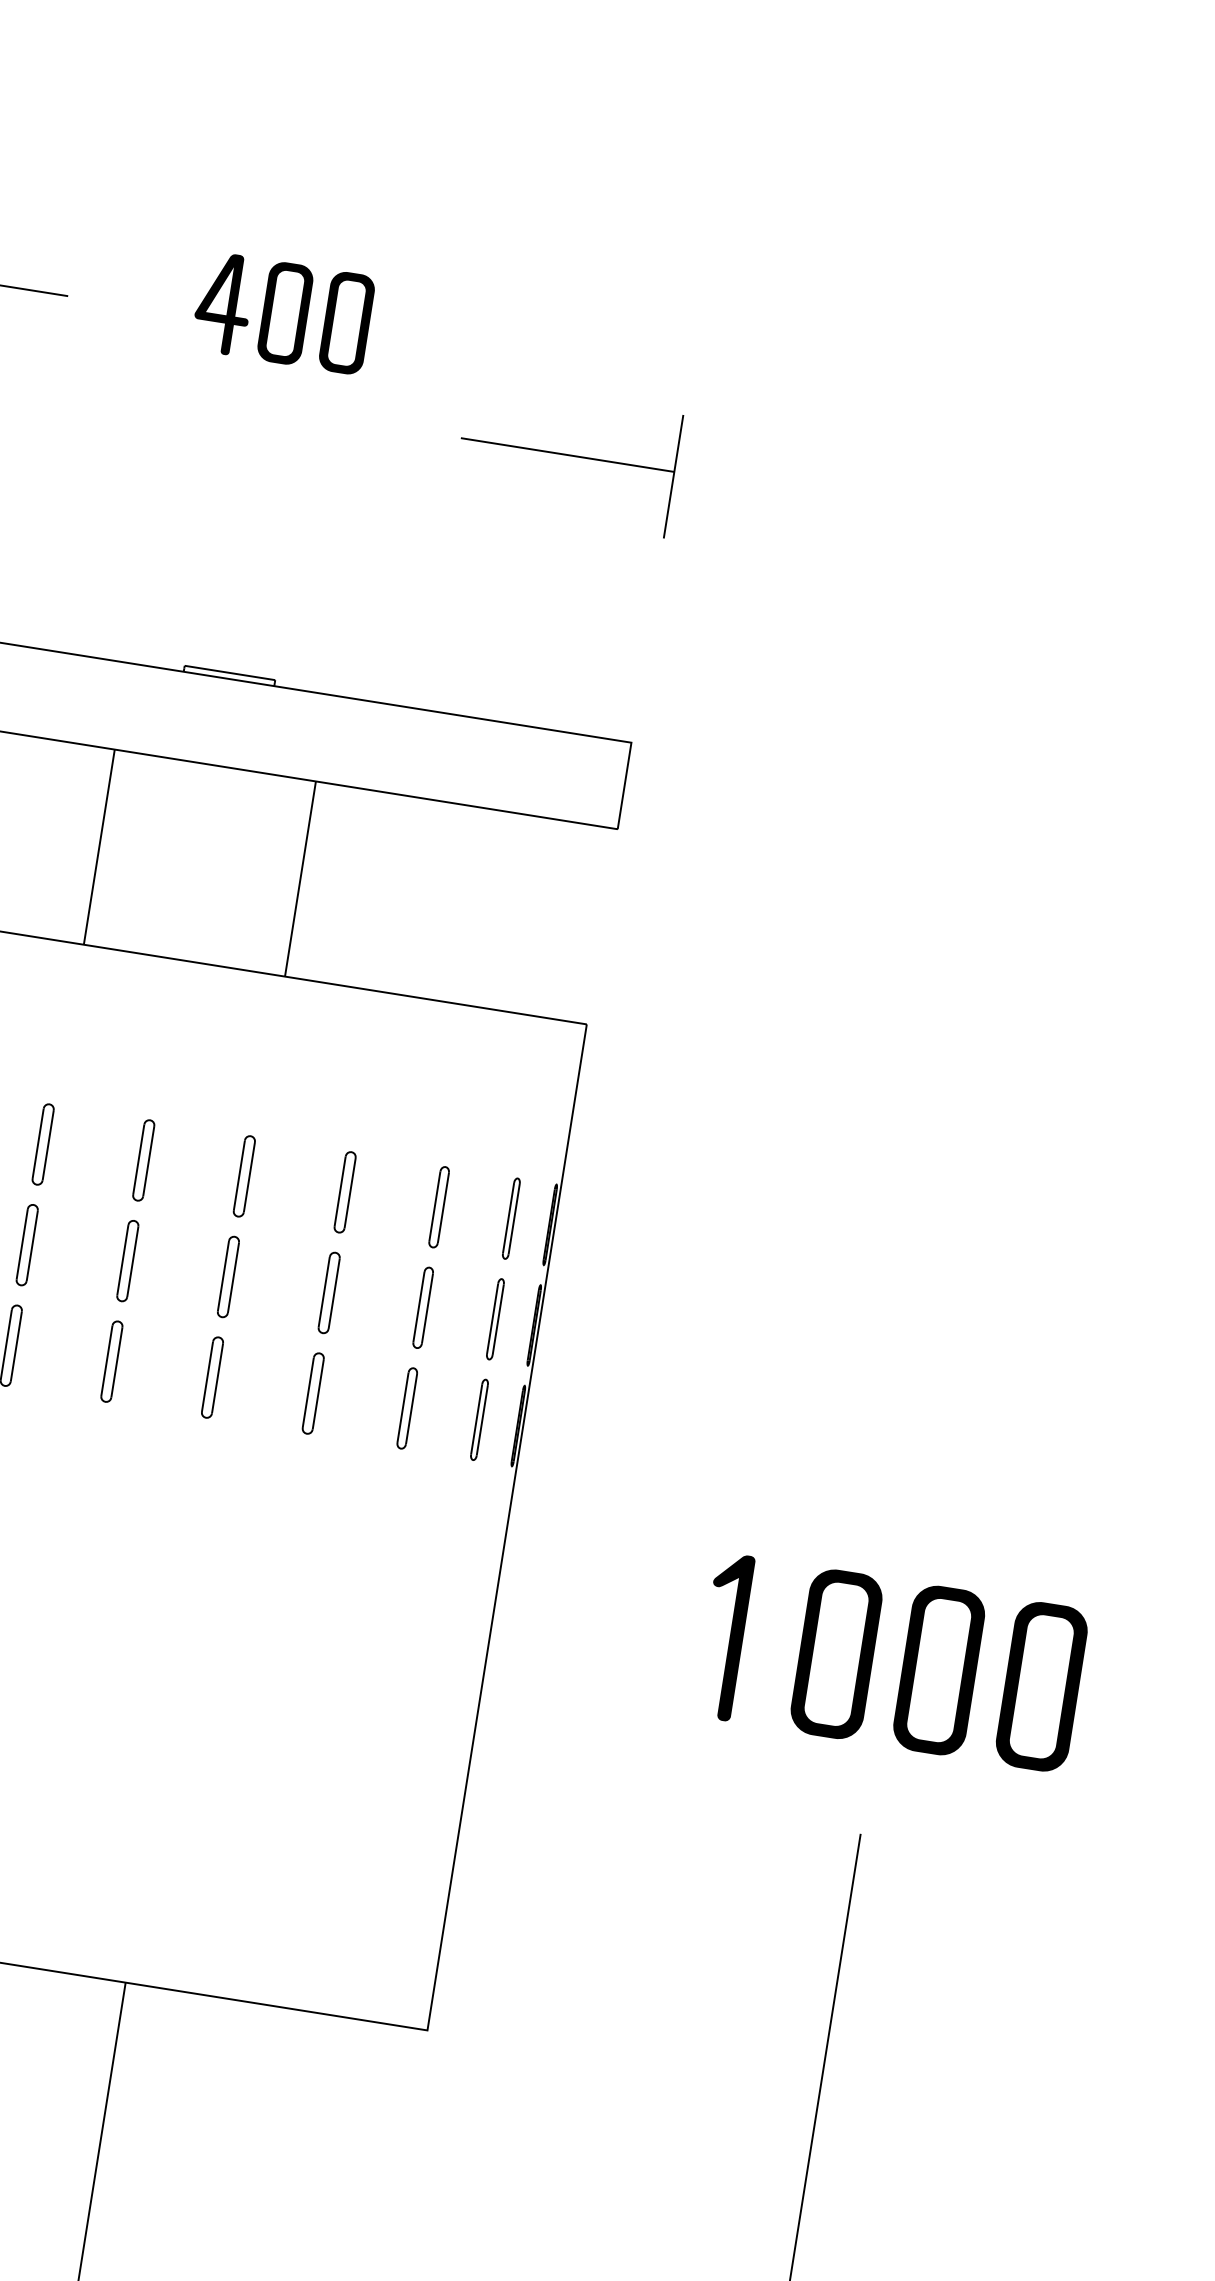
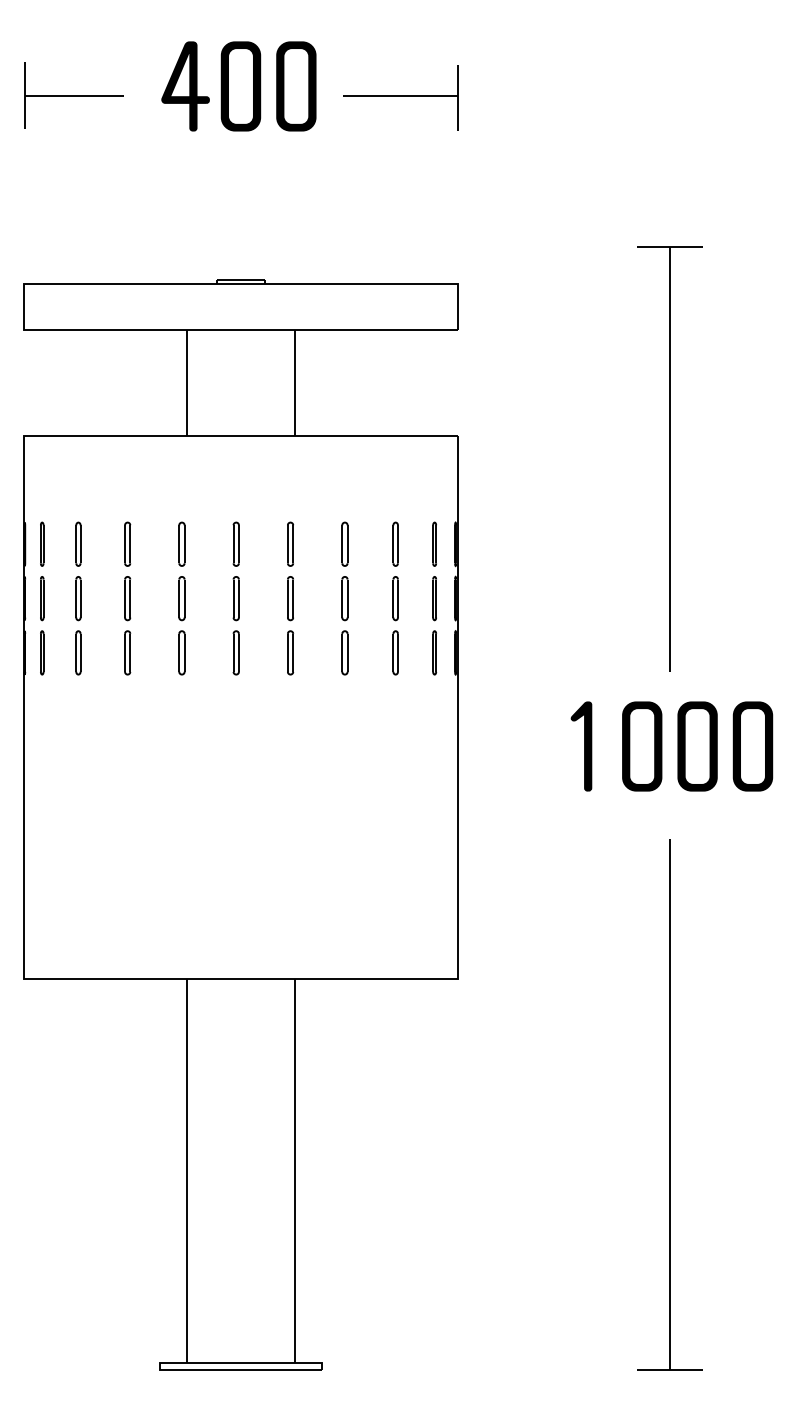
part: (282, 312) -> (238, 86), size x1.67
part: (566, 458) -> (400, 97), moved
part: (971, 1128) -> (669, 458), added

